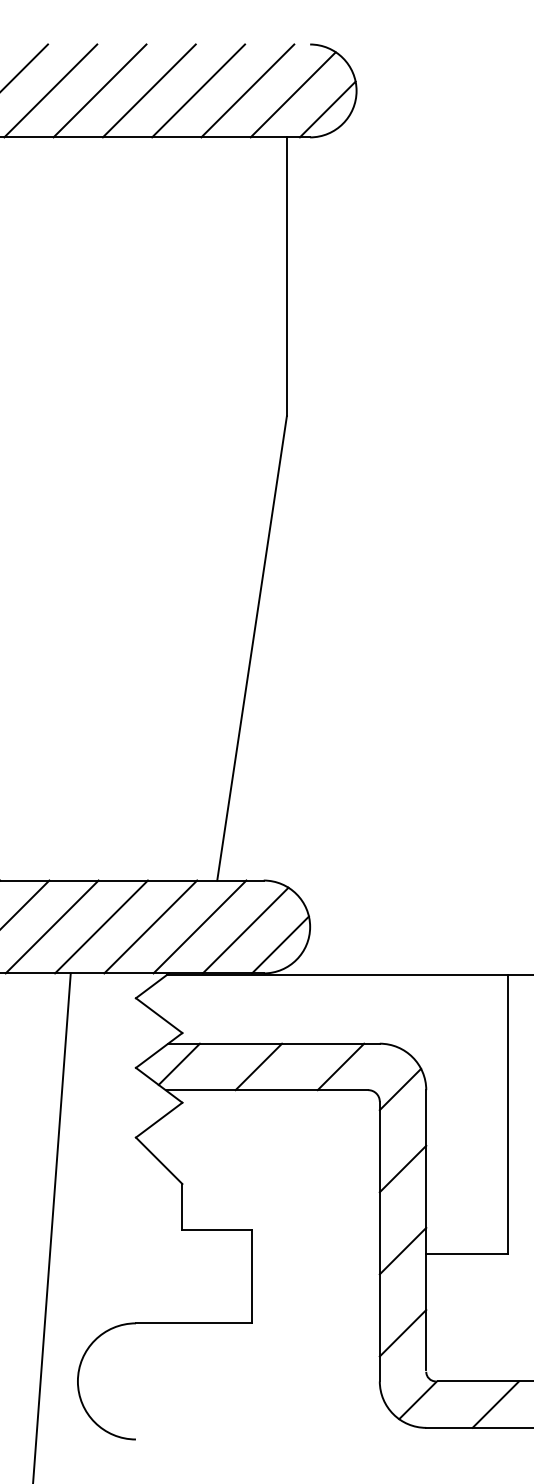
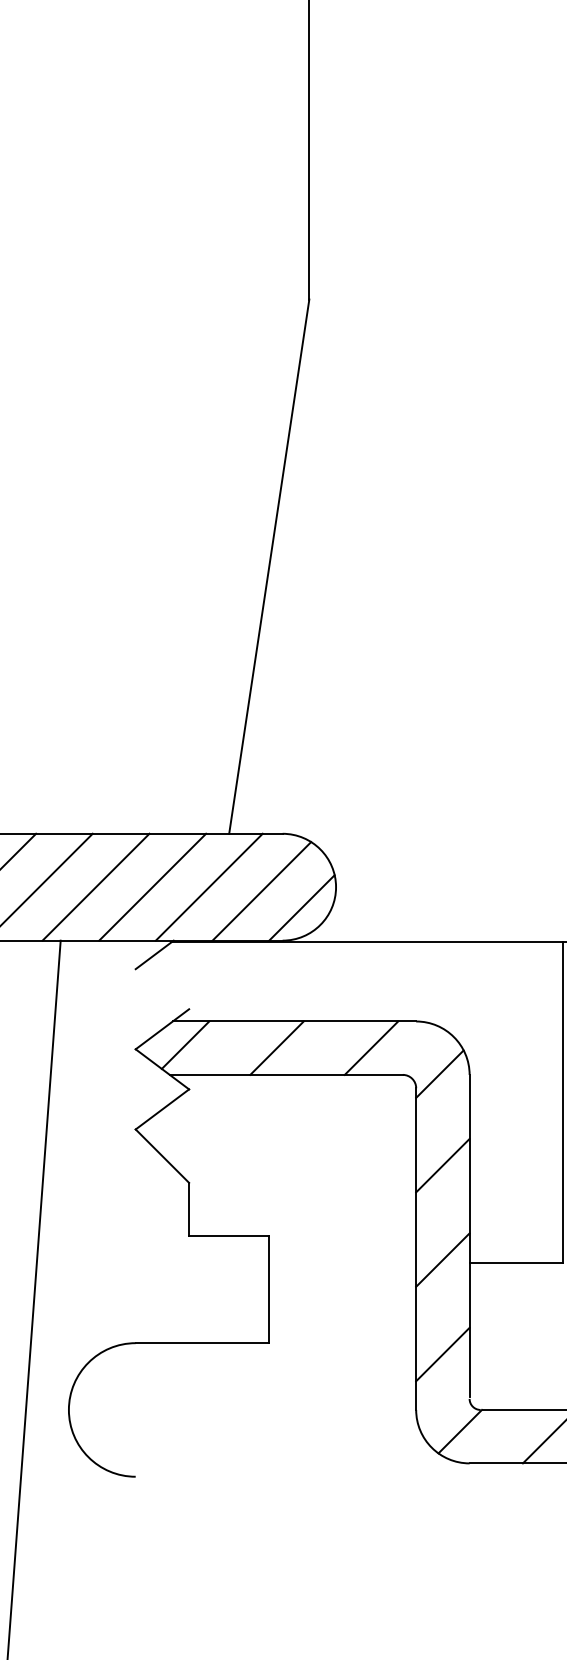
line: (158, 1015) -> (161, 989), removed

